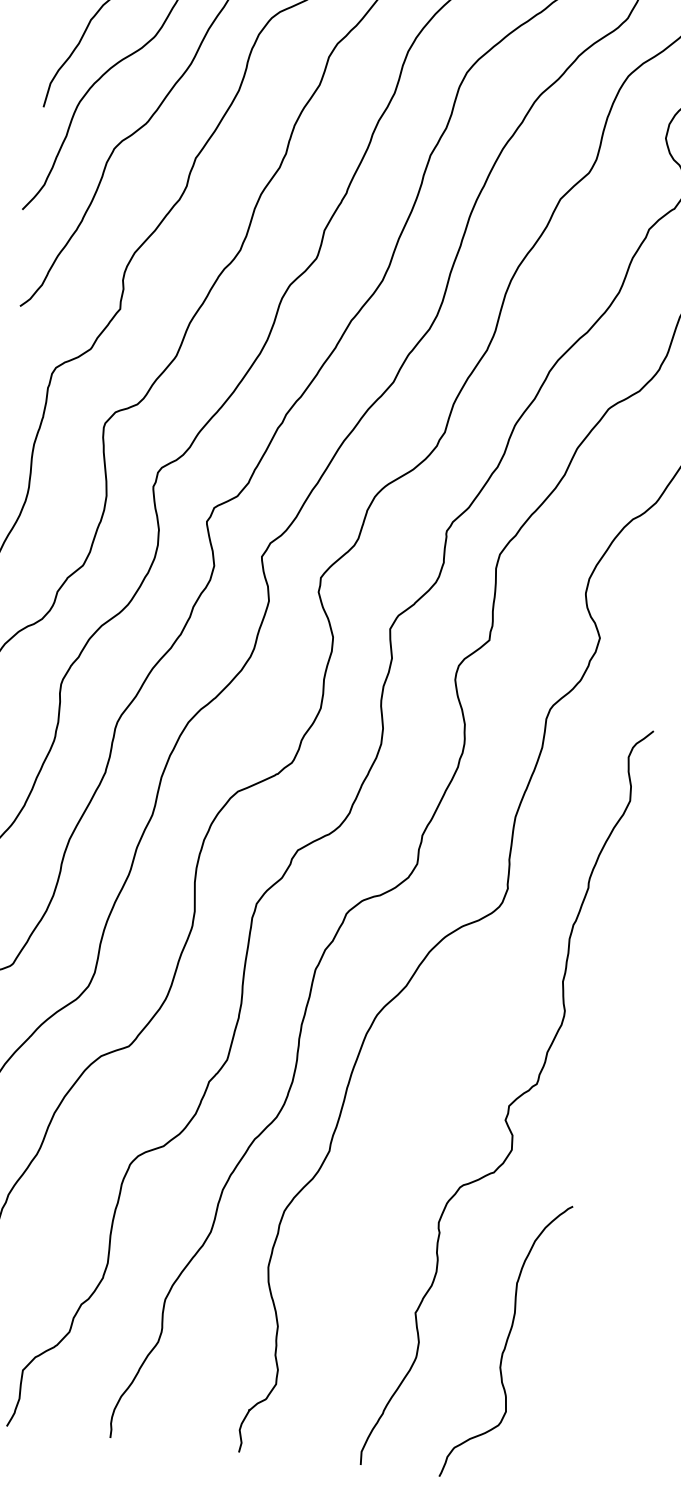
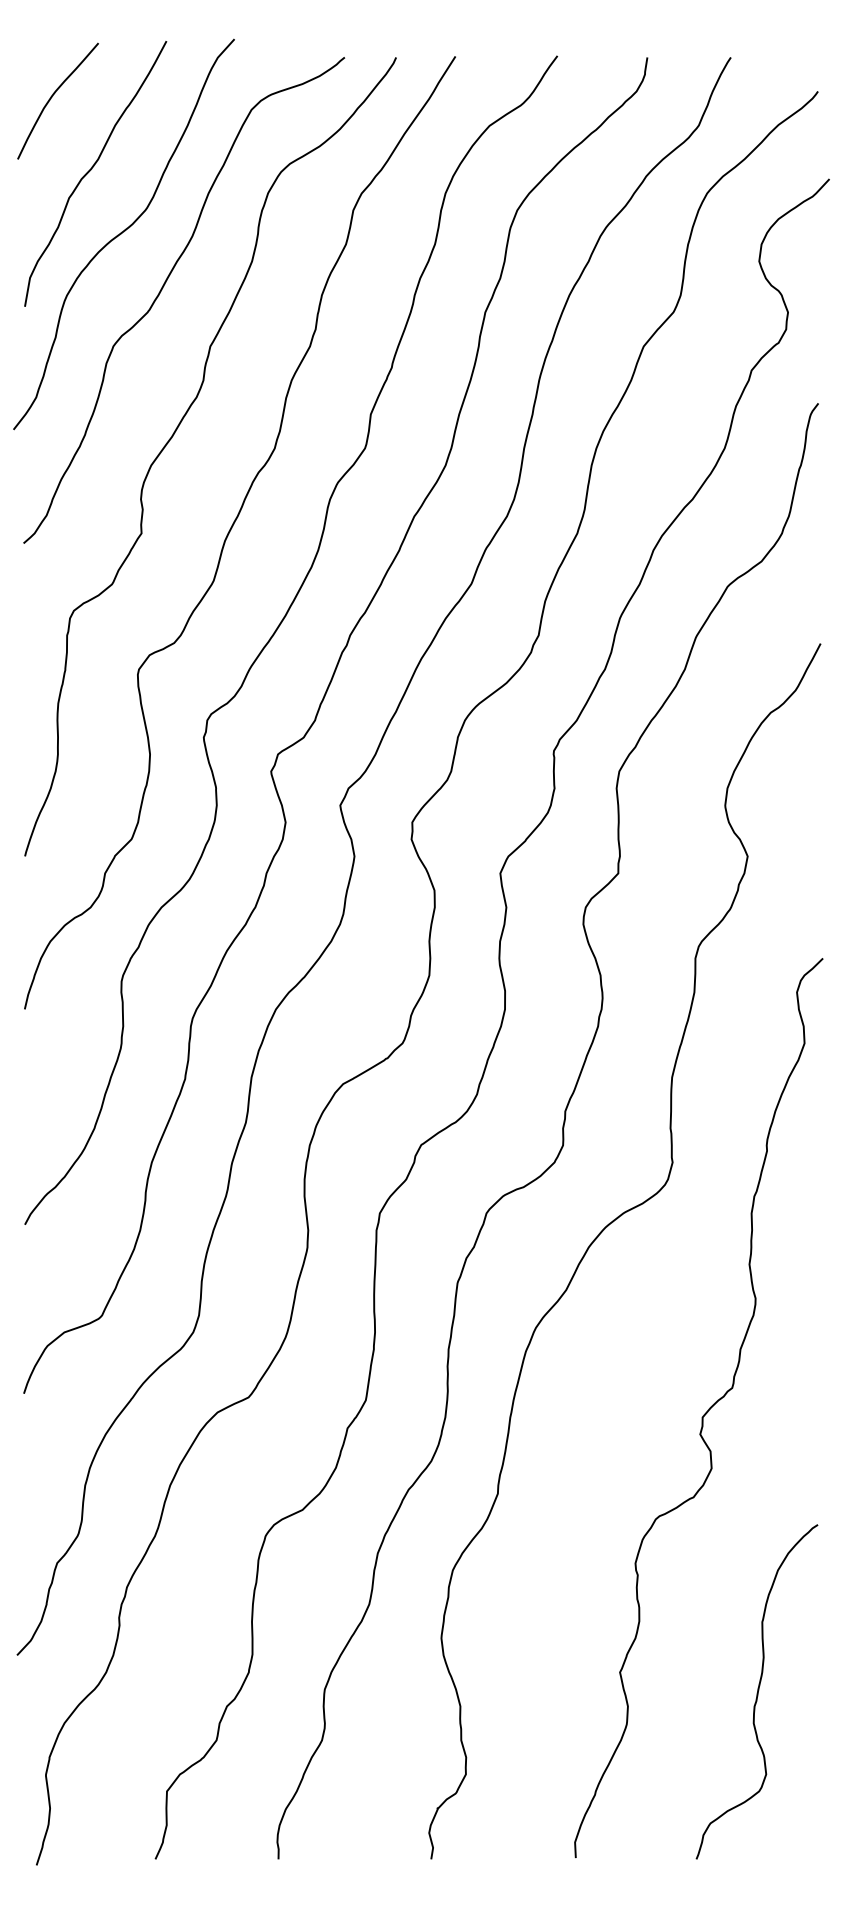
curve: (506, 1341) -> (757, 1691), moved

